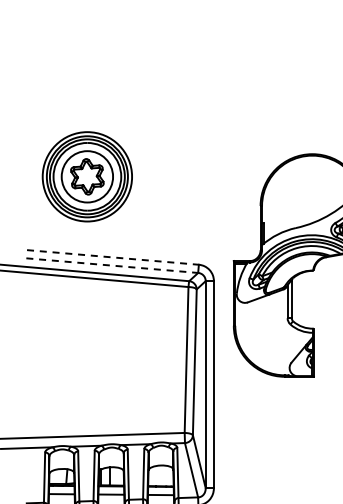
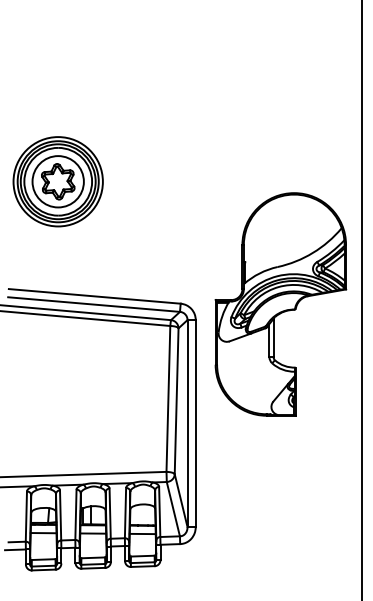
part: (86, 176) -> (57, 181), moved
line: (113, 257) -> (95, 296), dashed -> solid
line: (112, 265) -> (94, 304), dashed -> solid

